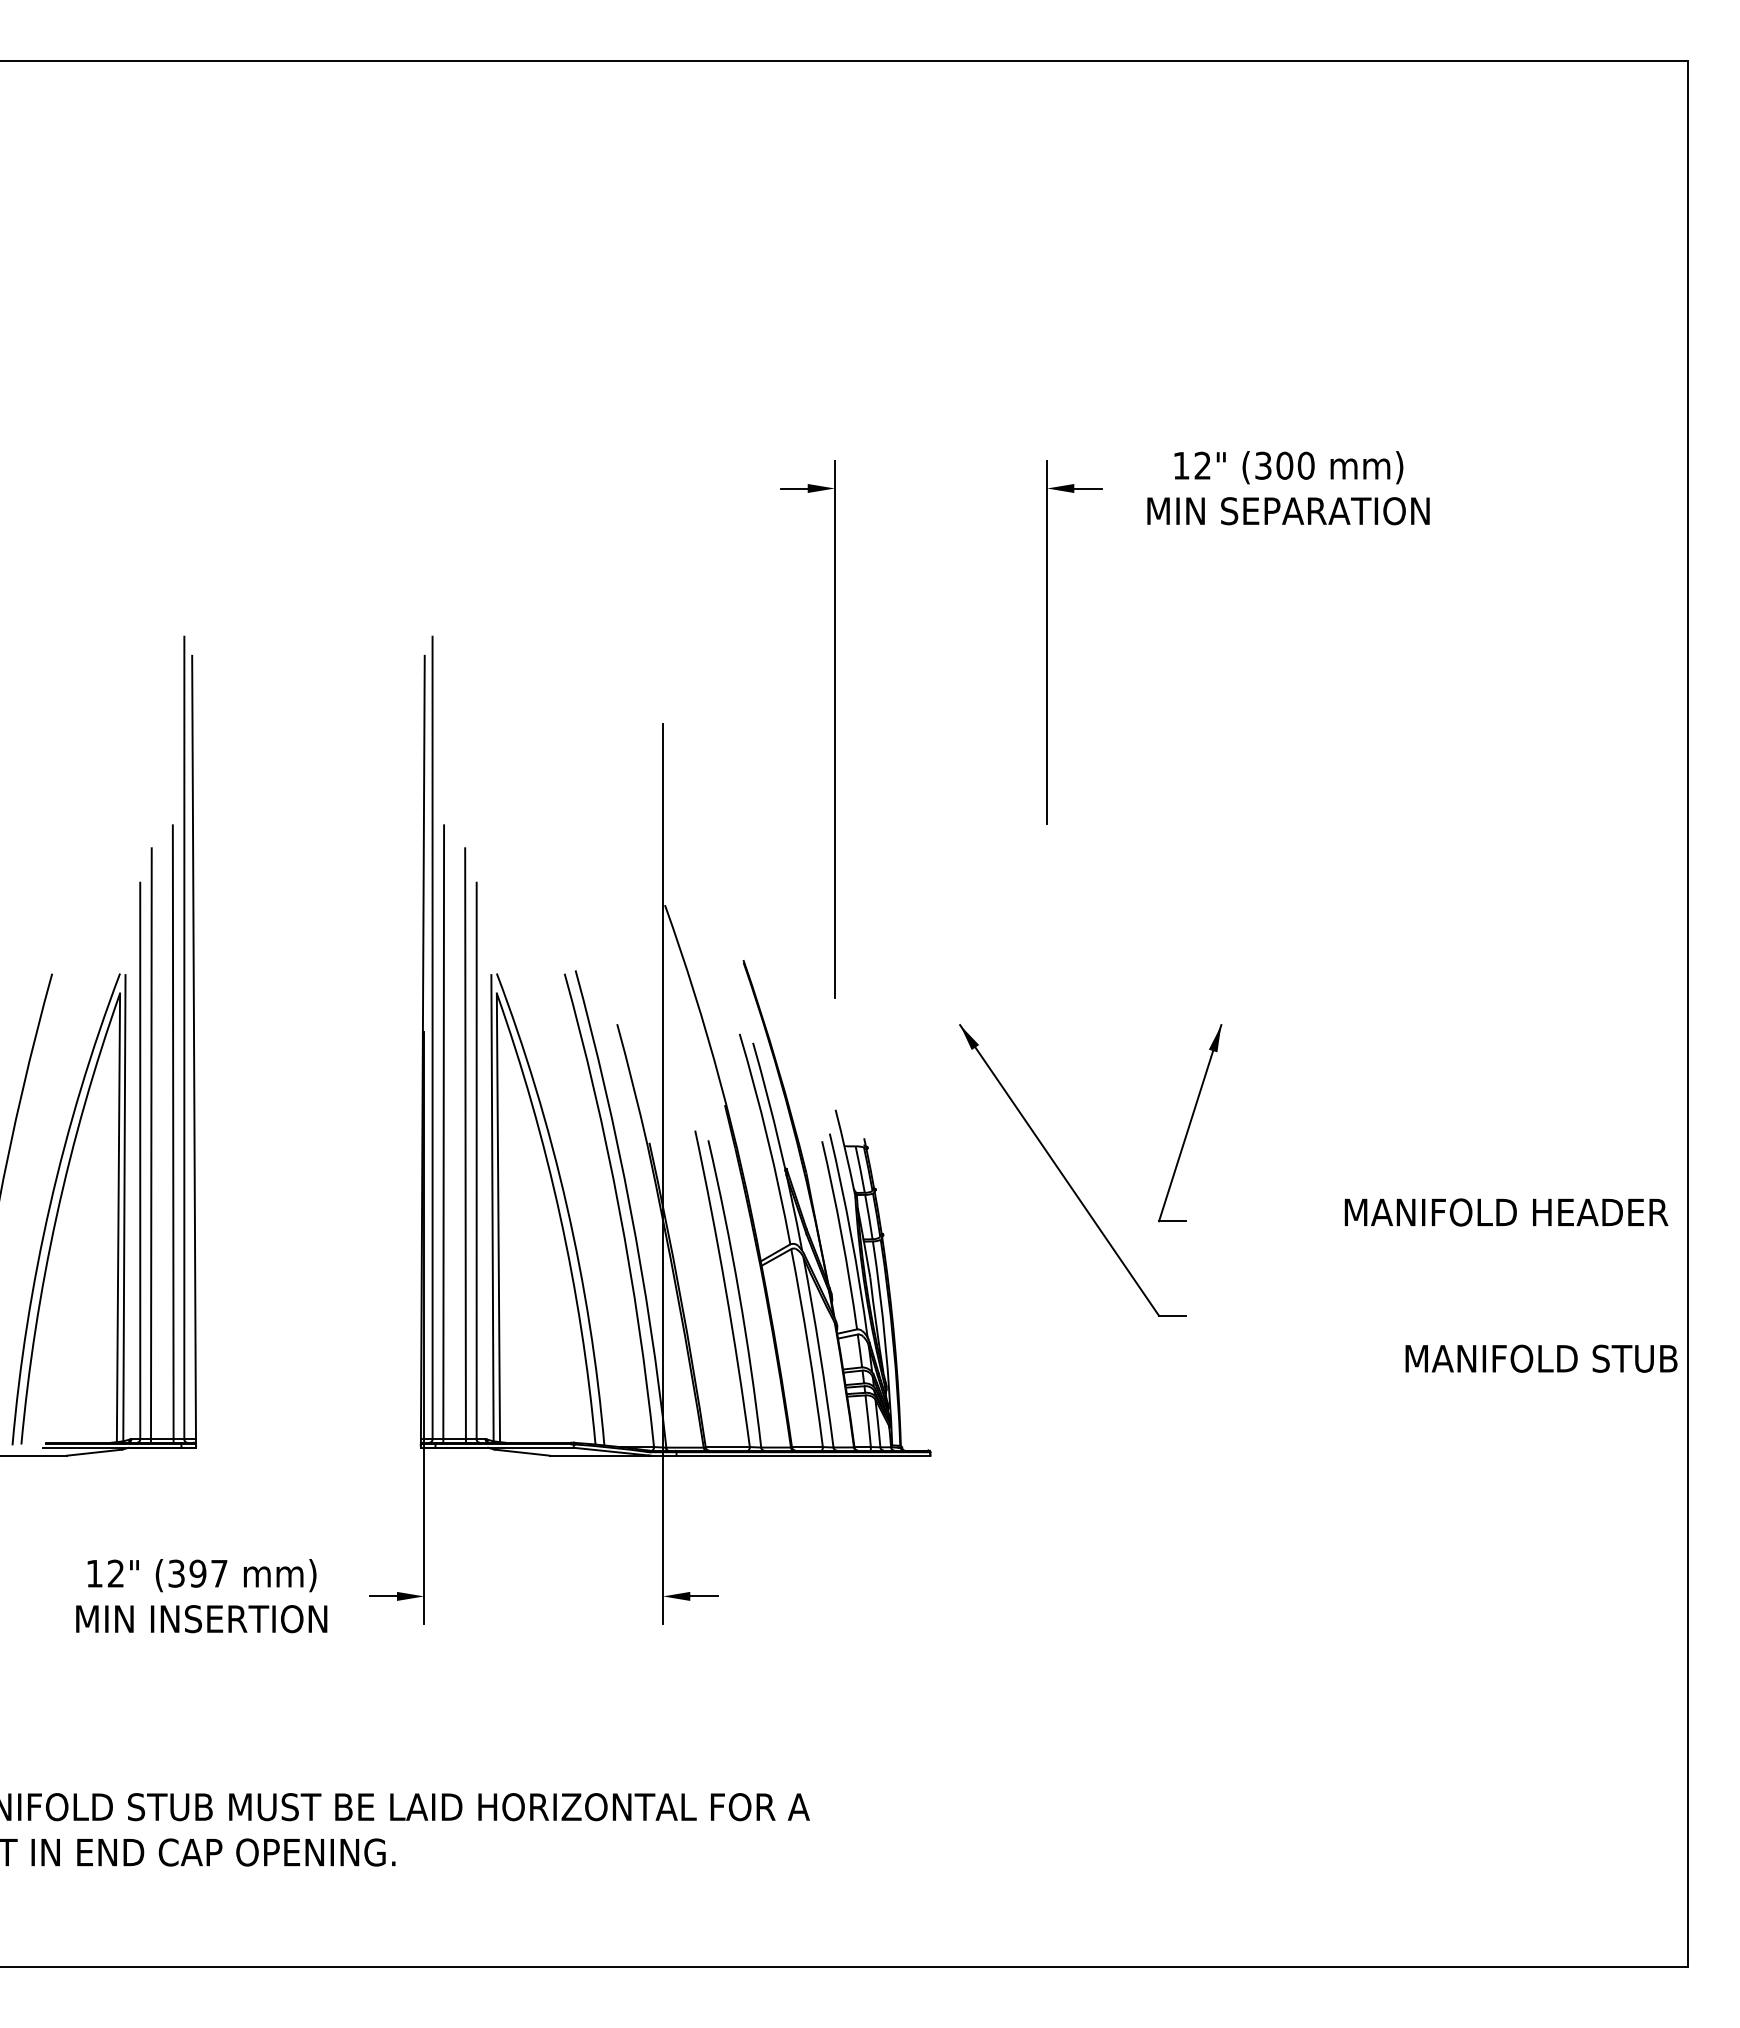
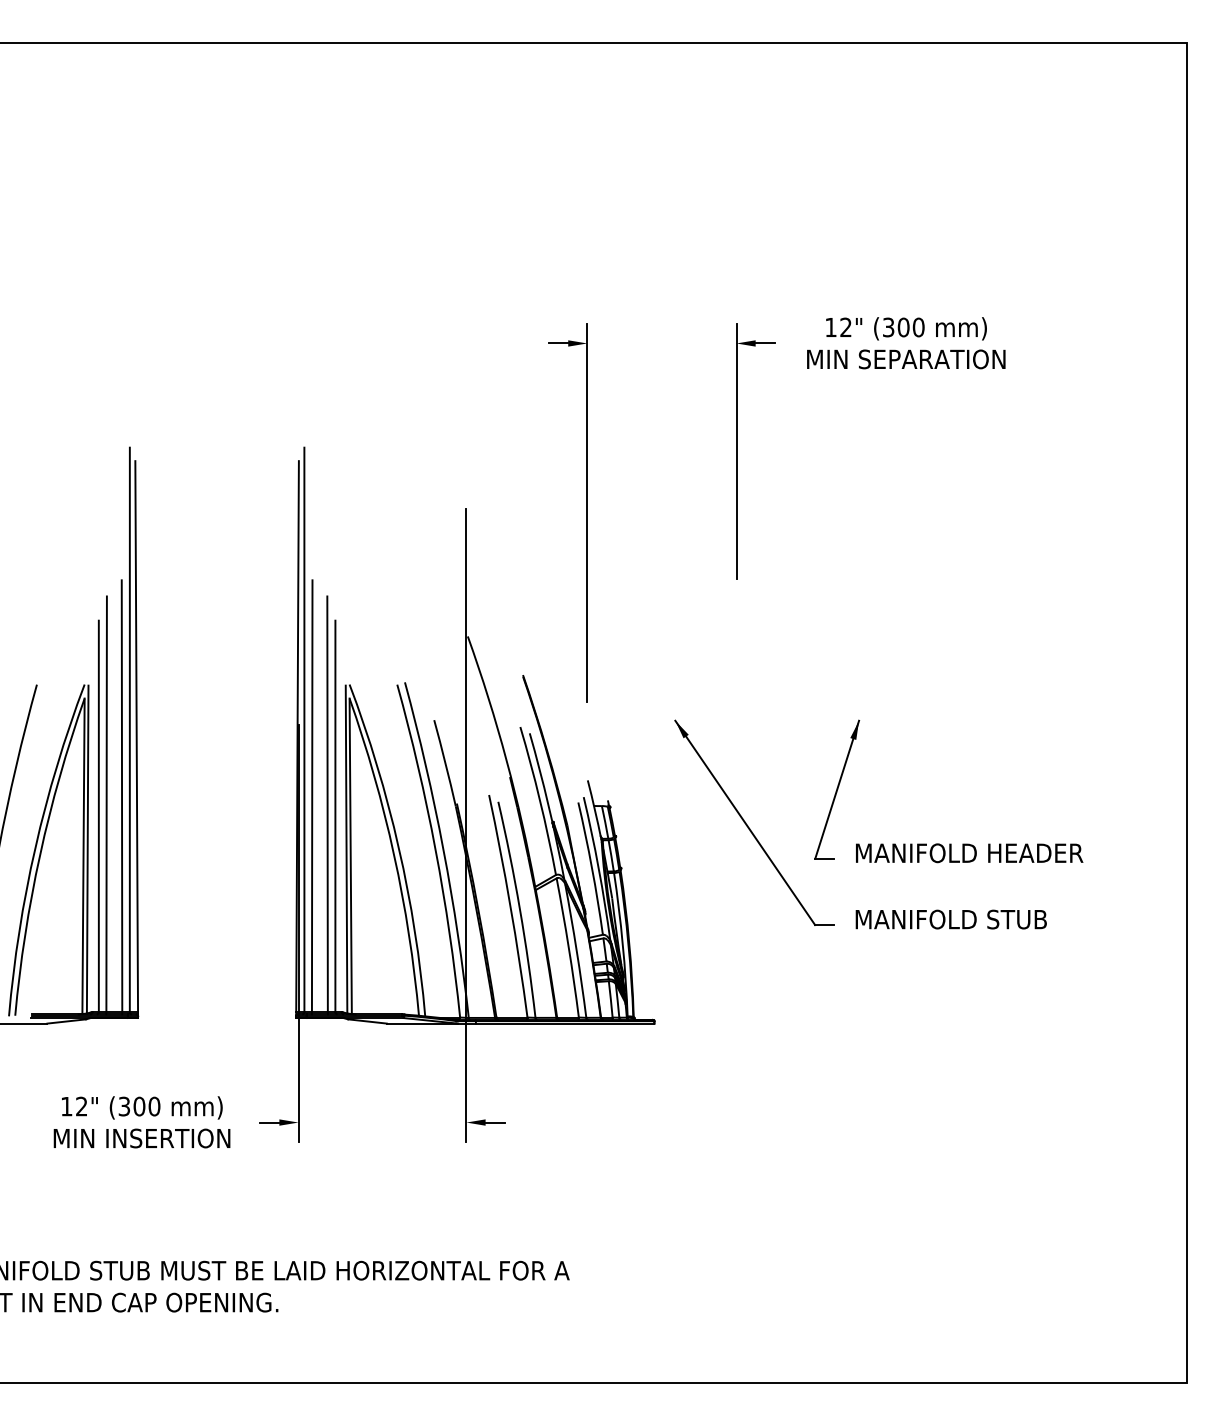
text: (1506, 1212) -> (969, 853), moved
text: (1541, 1358) -> (951, 919), moved
text: (208, 1573) -> (146, 1106), (397 -> (300

